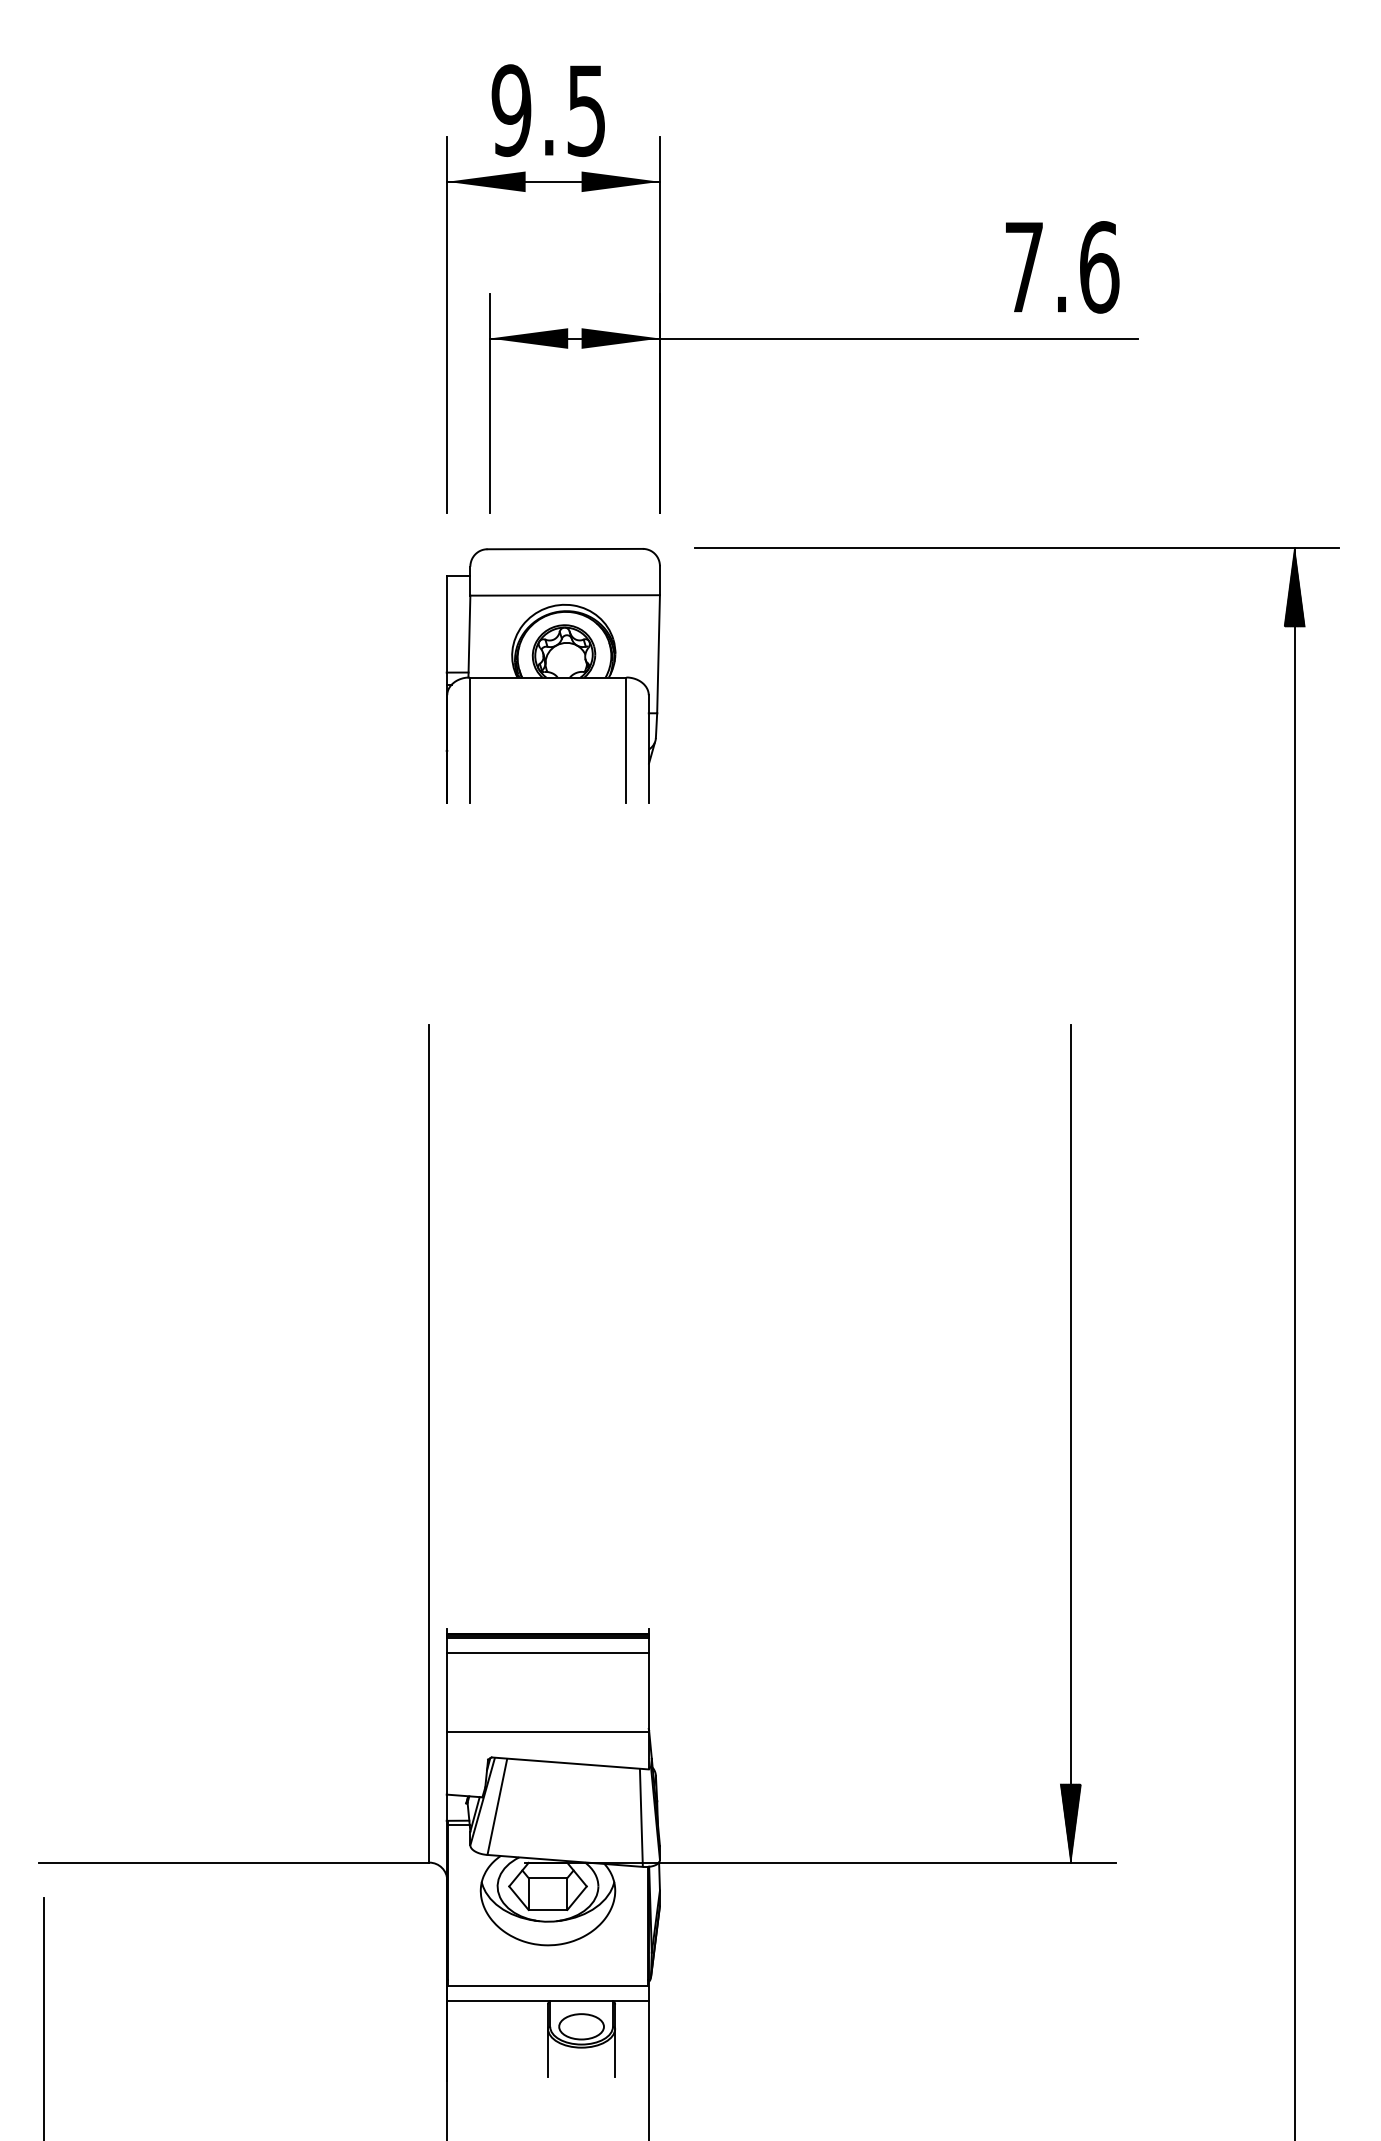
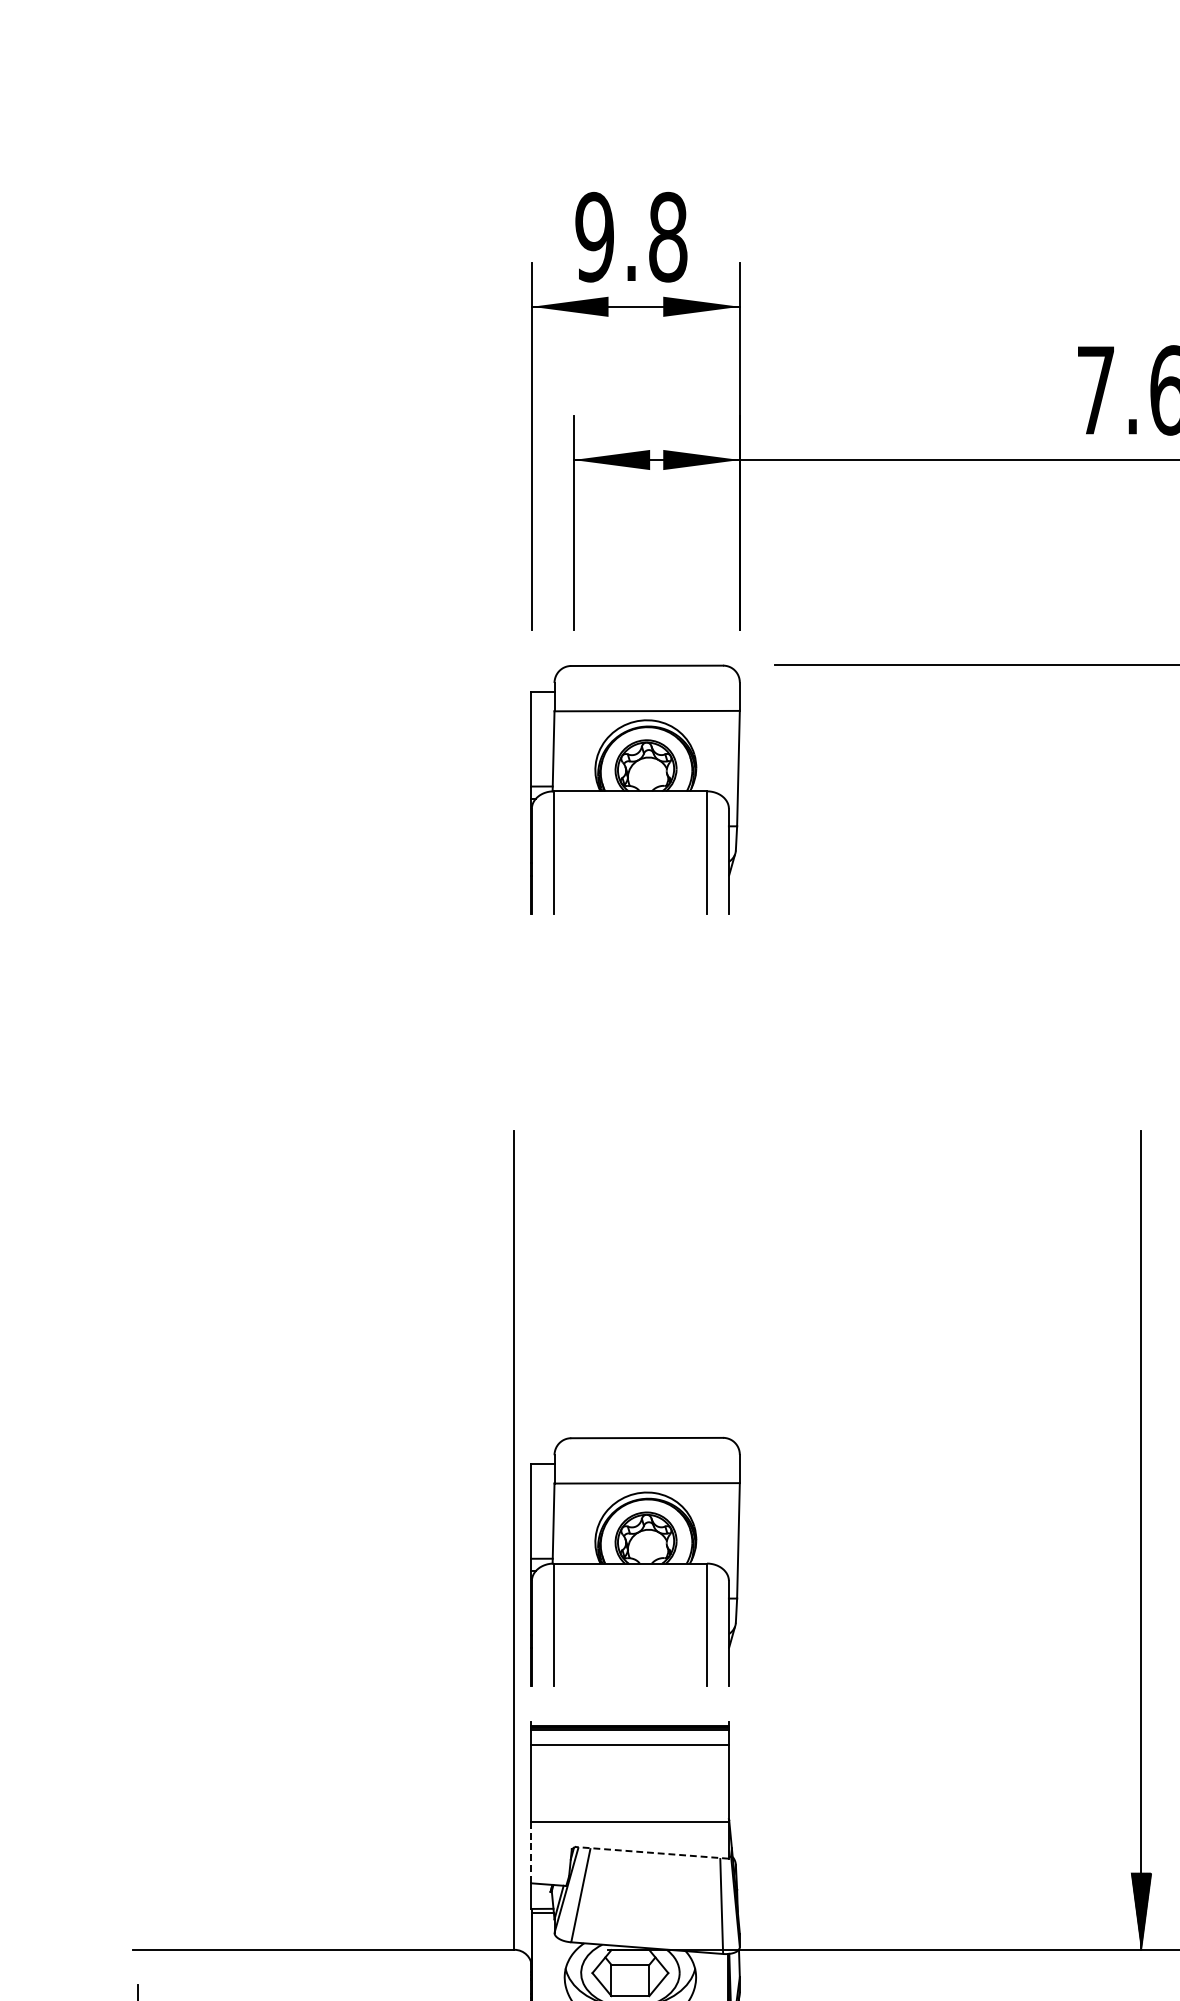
text: (586, 110) -> (668, 237), 9.5 -> 9.8
part: (552, 1465) -> (634, 1561), added
line: (446, 1763) -> (531, 1852), solid -> dashed
line: (570, 1763) -> (652, 1852), solid -> dashed

